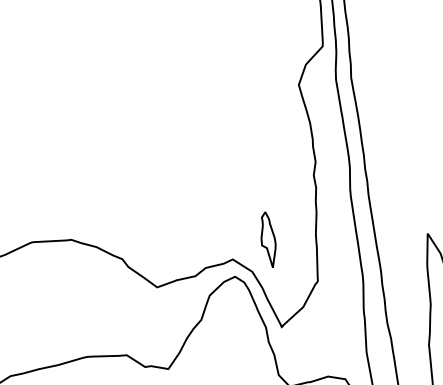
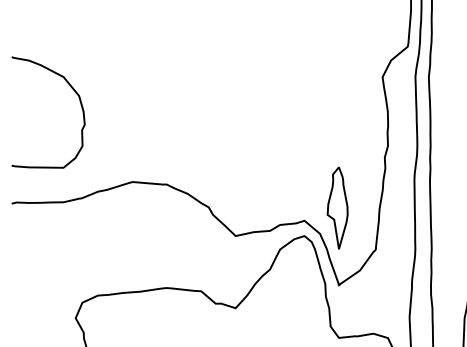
part: (268, 239) -> (337, 207), size x1.67

